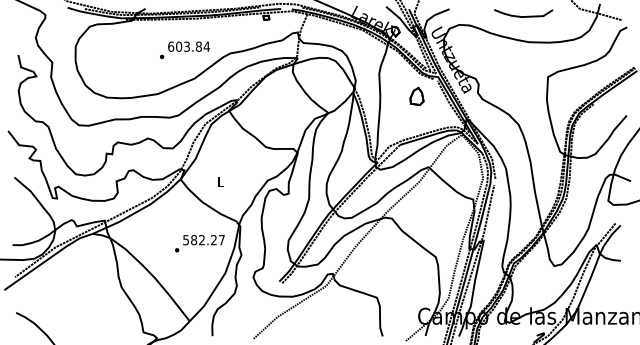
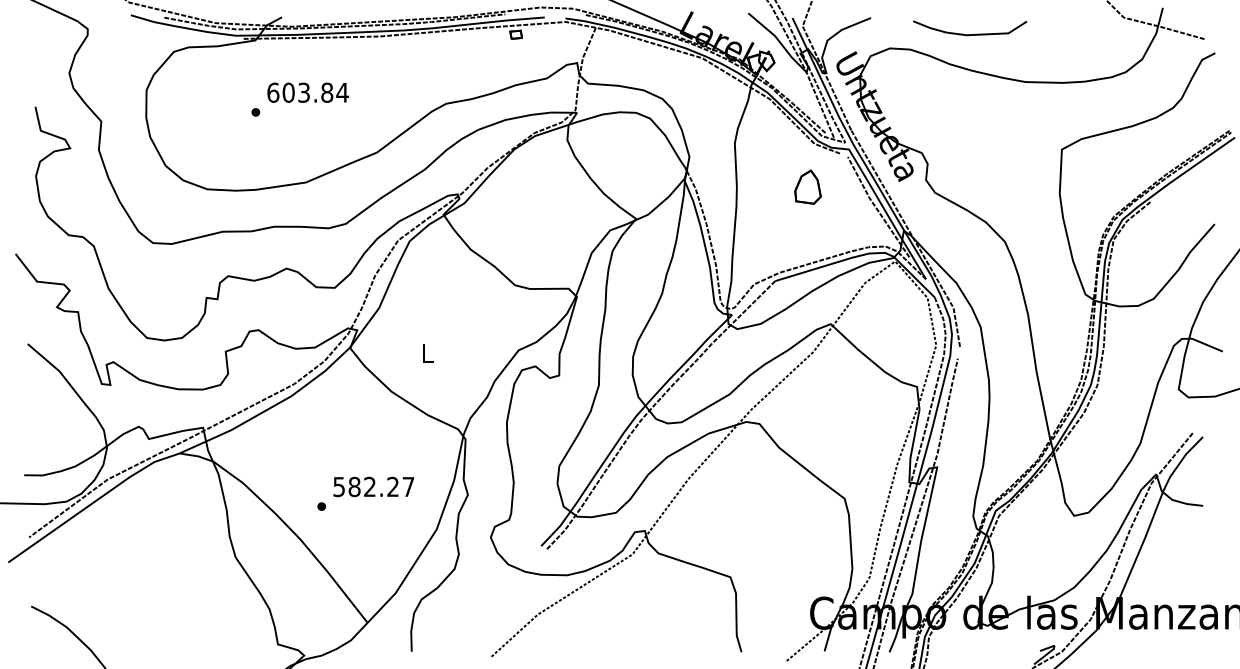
curve: (523, 16) -> (969, 34), moved
text: (185, 49) -> (301, 98), moved
text: (199, 243) -> (365, 493), moved

